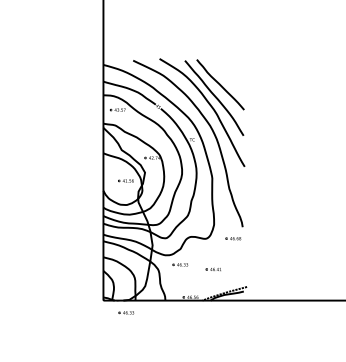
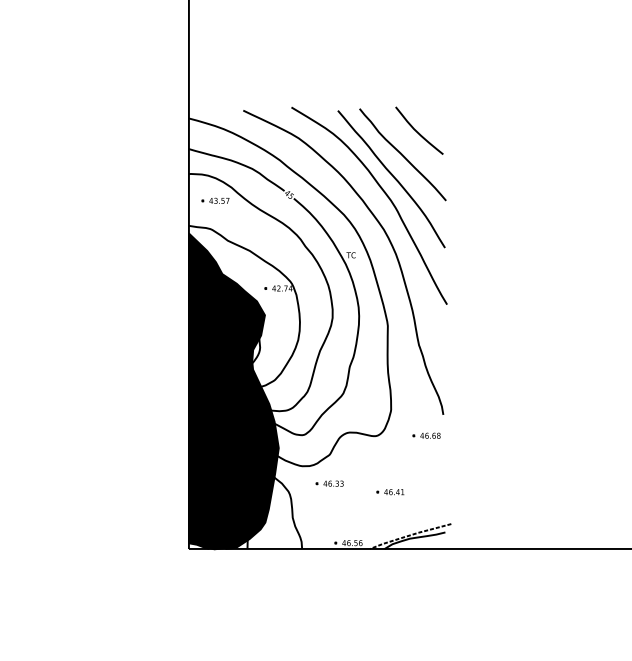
line: (228, 71) -> (417, 130), added
fill: (127, 213) -> (232, 389), added
part: (126, 312) -> (231, 570), removed

